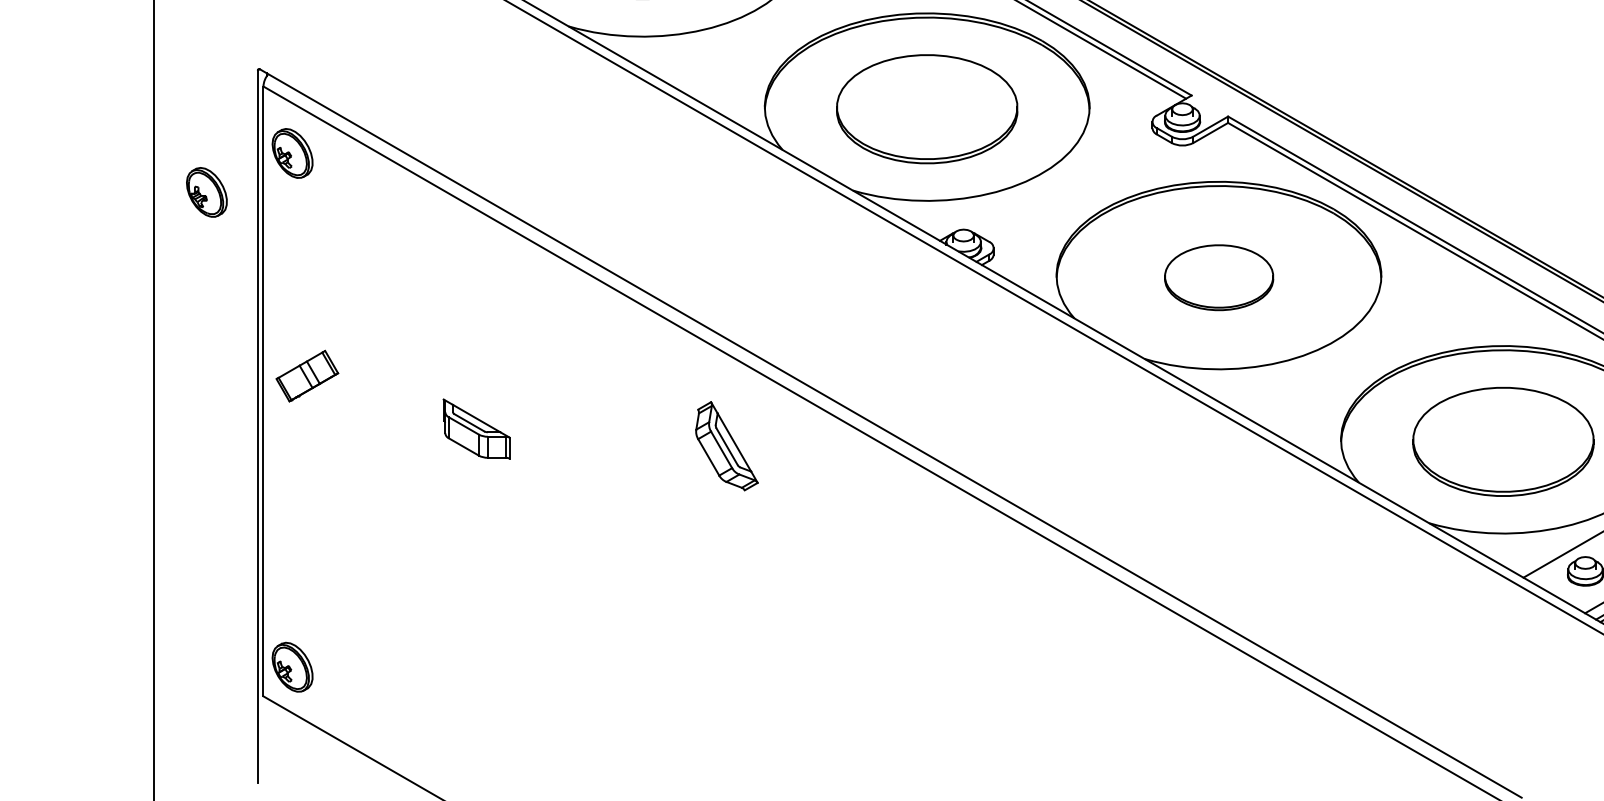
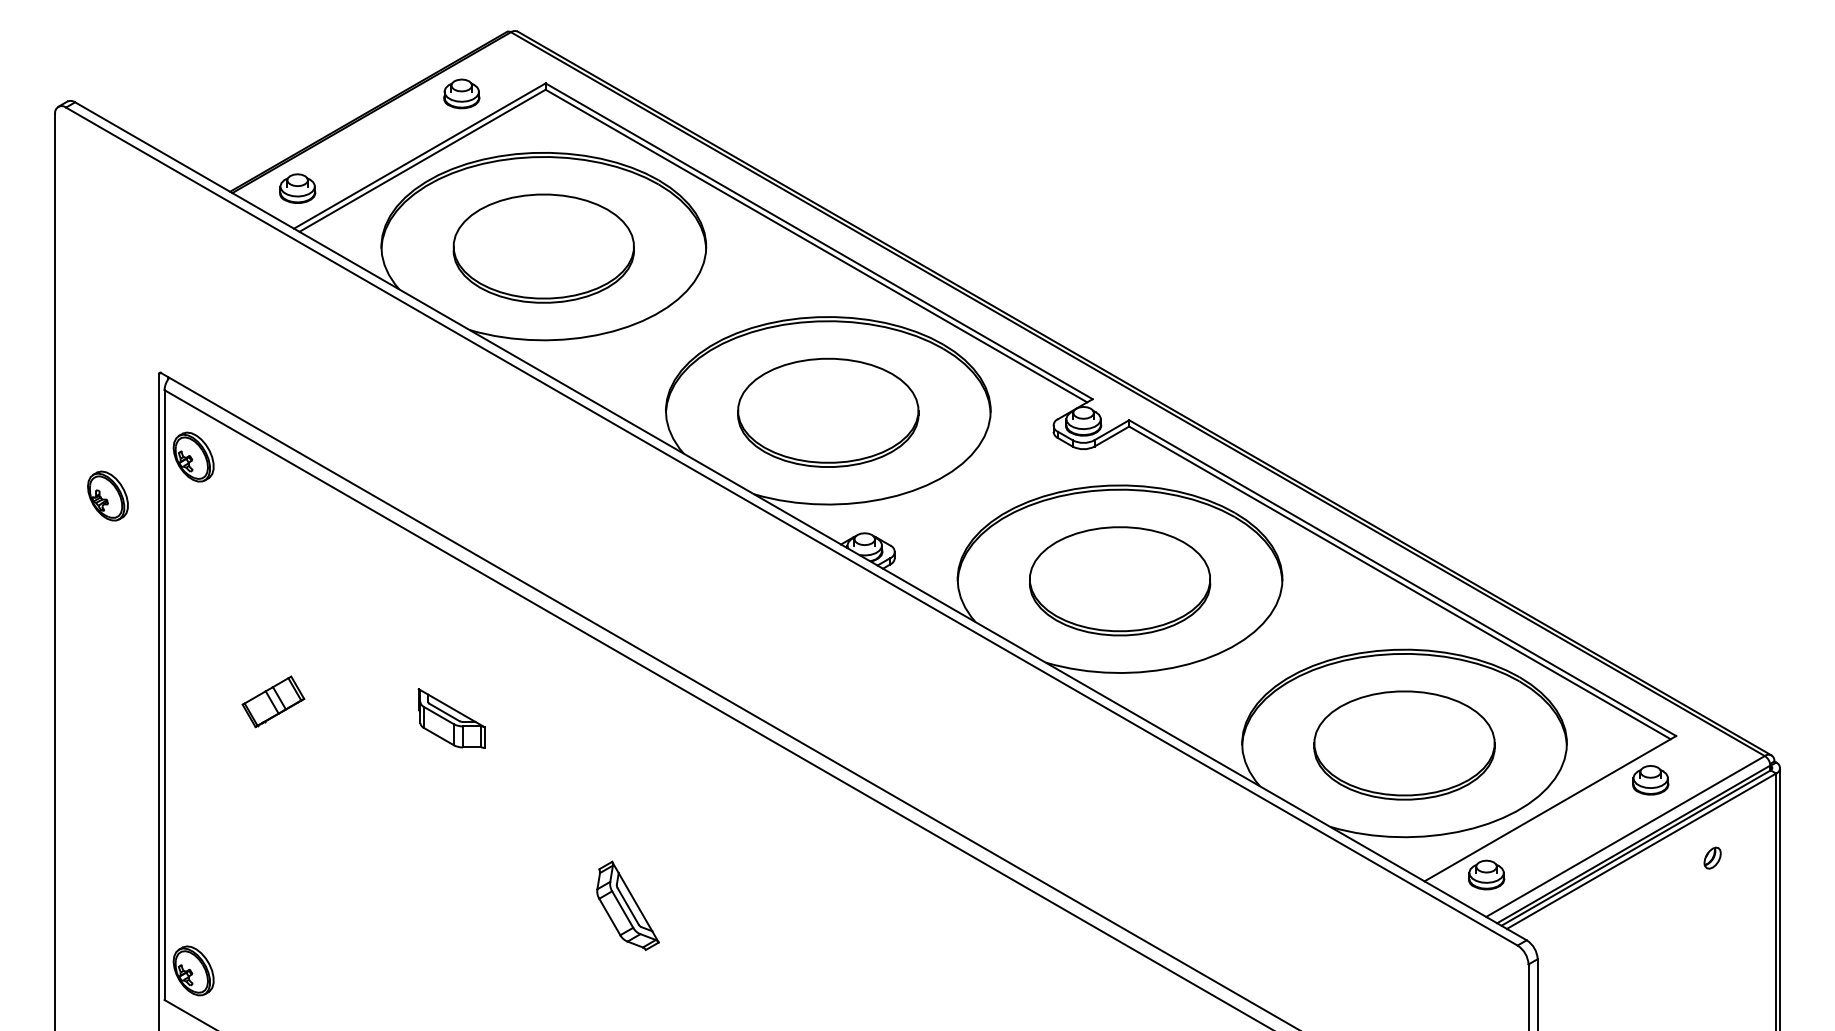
part: (1219, 277) -> (1120, 581), size x1.67
part: (307, 375) -> (273, 701), moved
part: (476, 428) -> (451, 718), moved
part: (726, 445) -> (627, 905), moved

